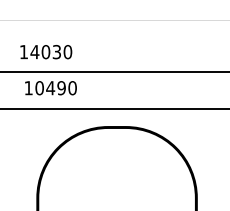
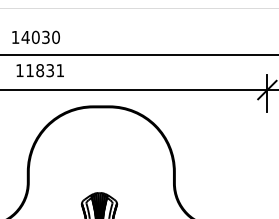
text: (56, 88) -> (45, 70), 10490 -> 11831

